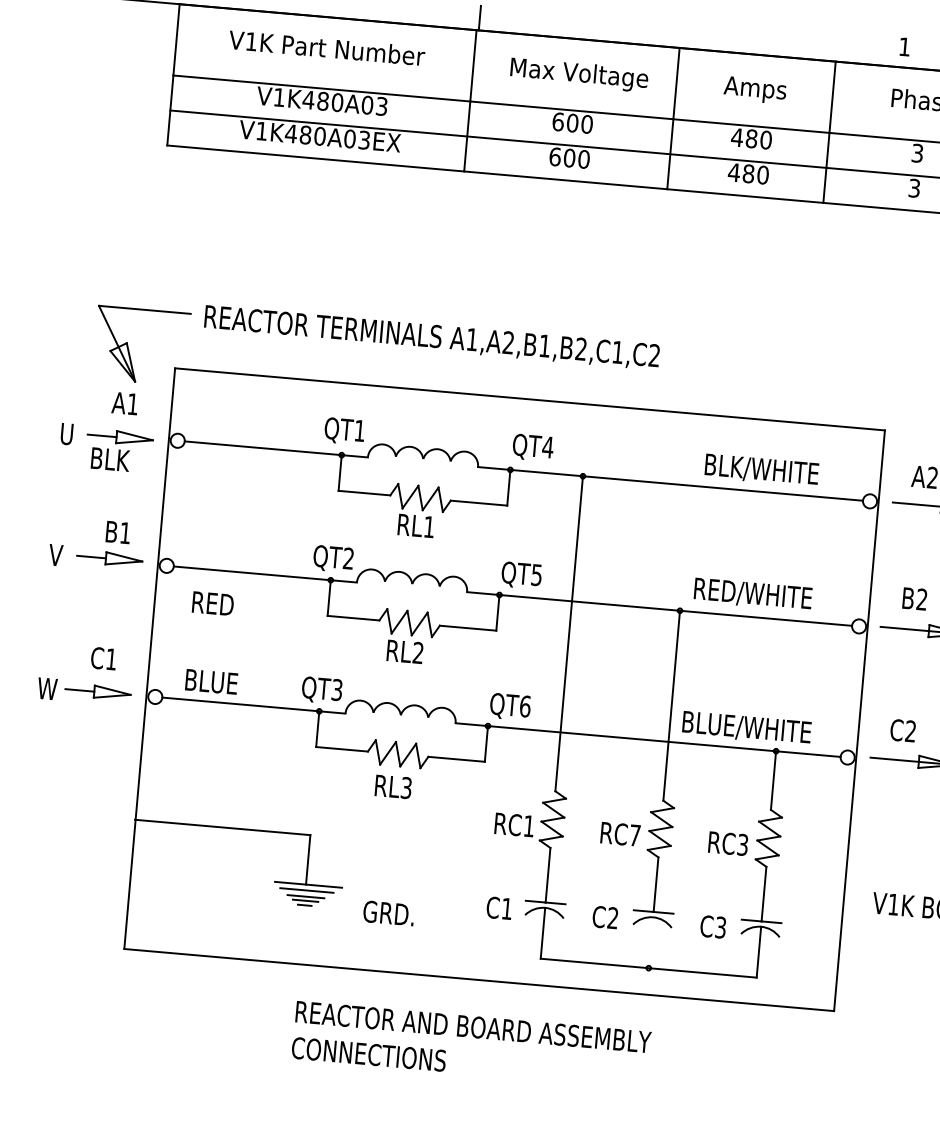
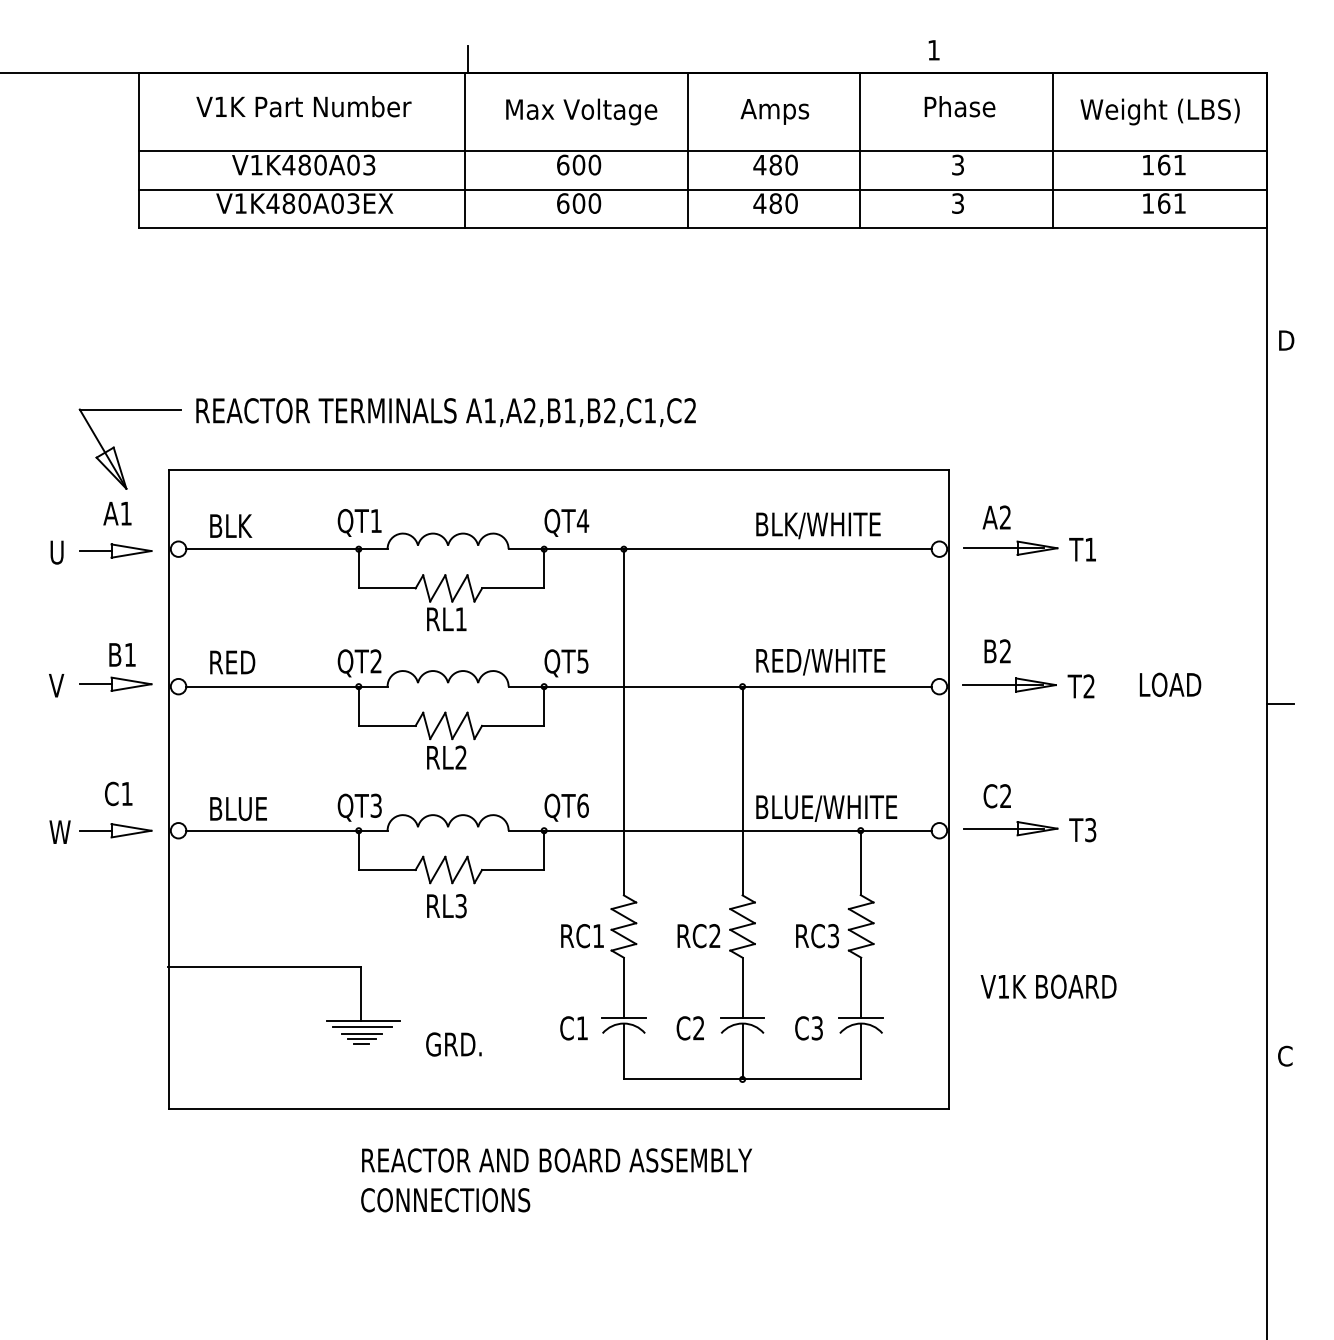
text: (110, 459) -> (231, 525), moved
text: (212, 603) -> (232, 662), moved
text: (634, 834) -> (714, 935), RC7 -> RC2
line: (650, 942) -> (742, 1051), added

